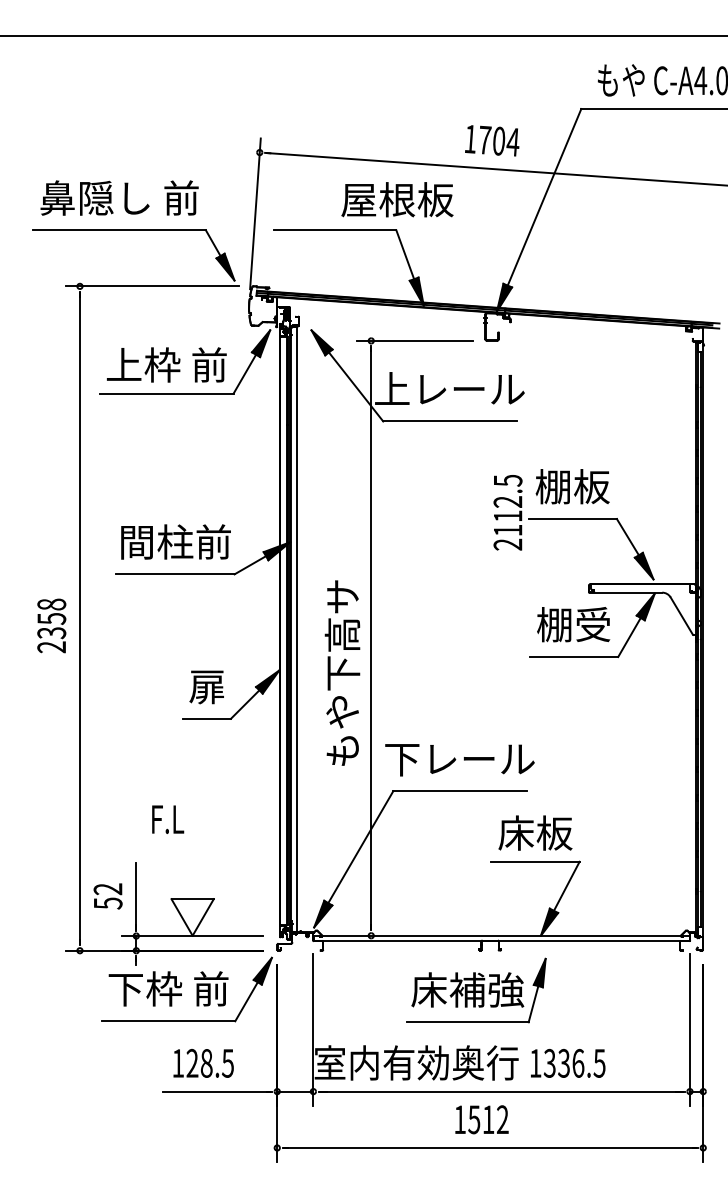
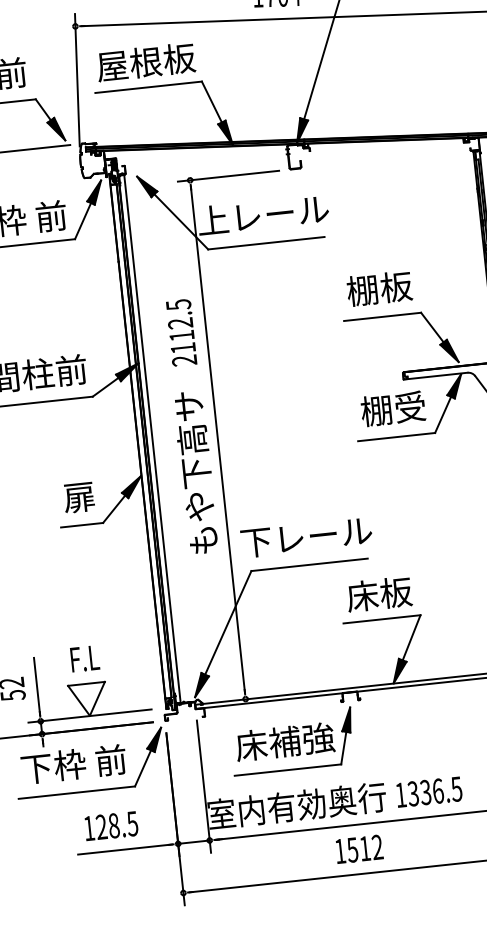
text: (397, 199) -> (146, 62), moved
text: (507, 512) -> (181, 332), moved
text: (168, 819) -> (85, 658), moved
part: (476, 990) -> (292, 741), moved

